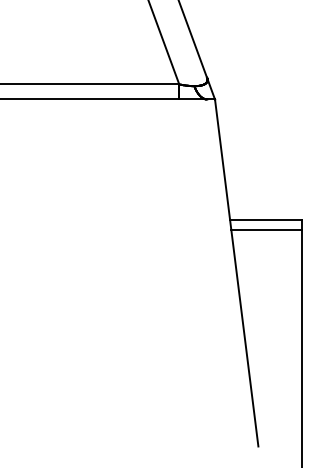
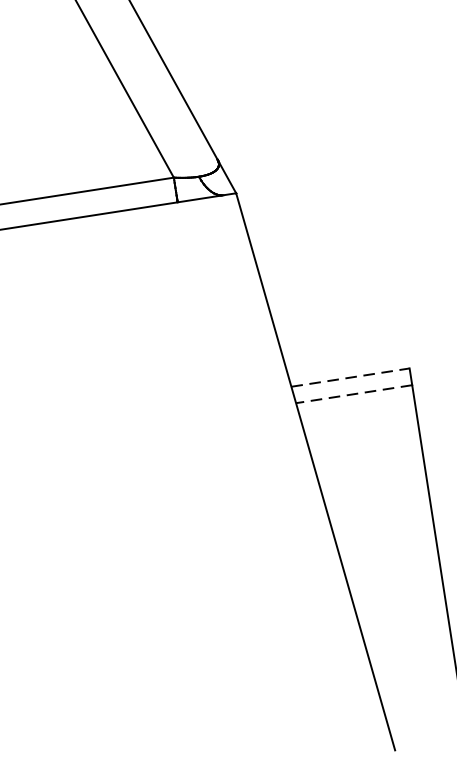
line: (266, 220) -> (351, 378), solid -> dashed
line: (266, 230) -> (353, 394), solid -> dashed

